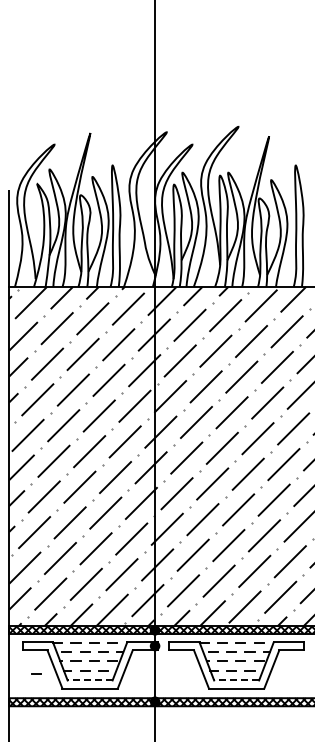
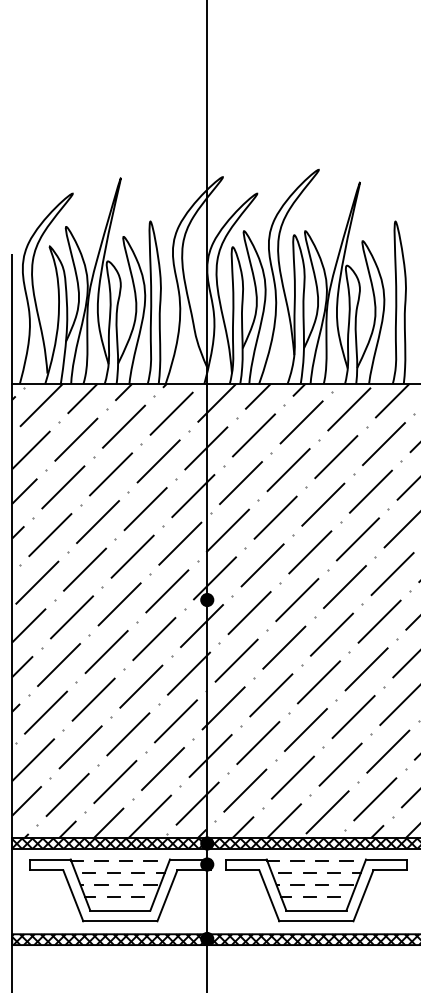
fill: (154, 448) -> (206, 600), added
line: (36, 673) -> (48, 901), removed
line: (89, 680) -> (119, 910), dashed -> solid
line: (236, 680) -> (316, 910), dashed -> solid

